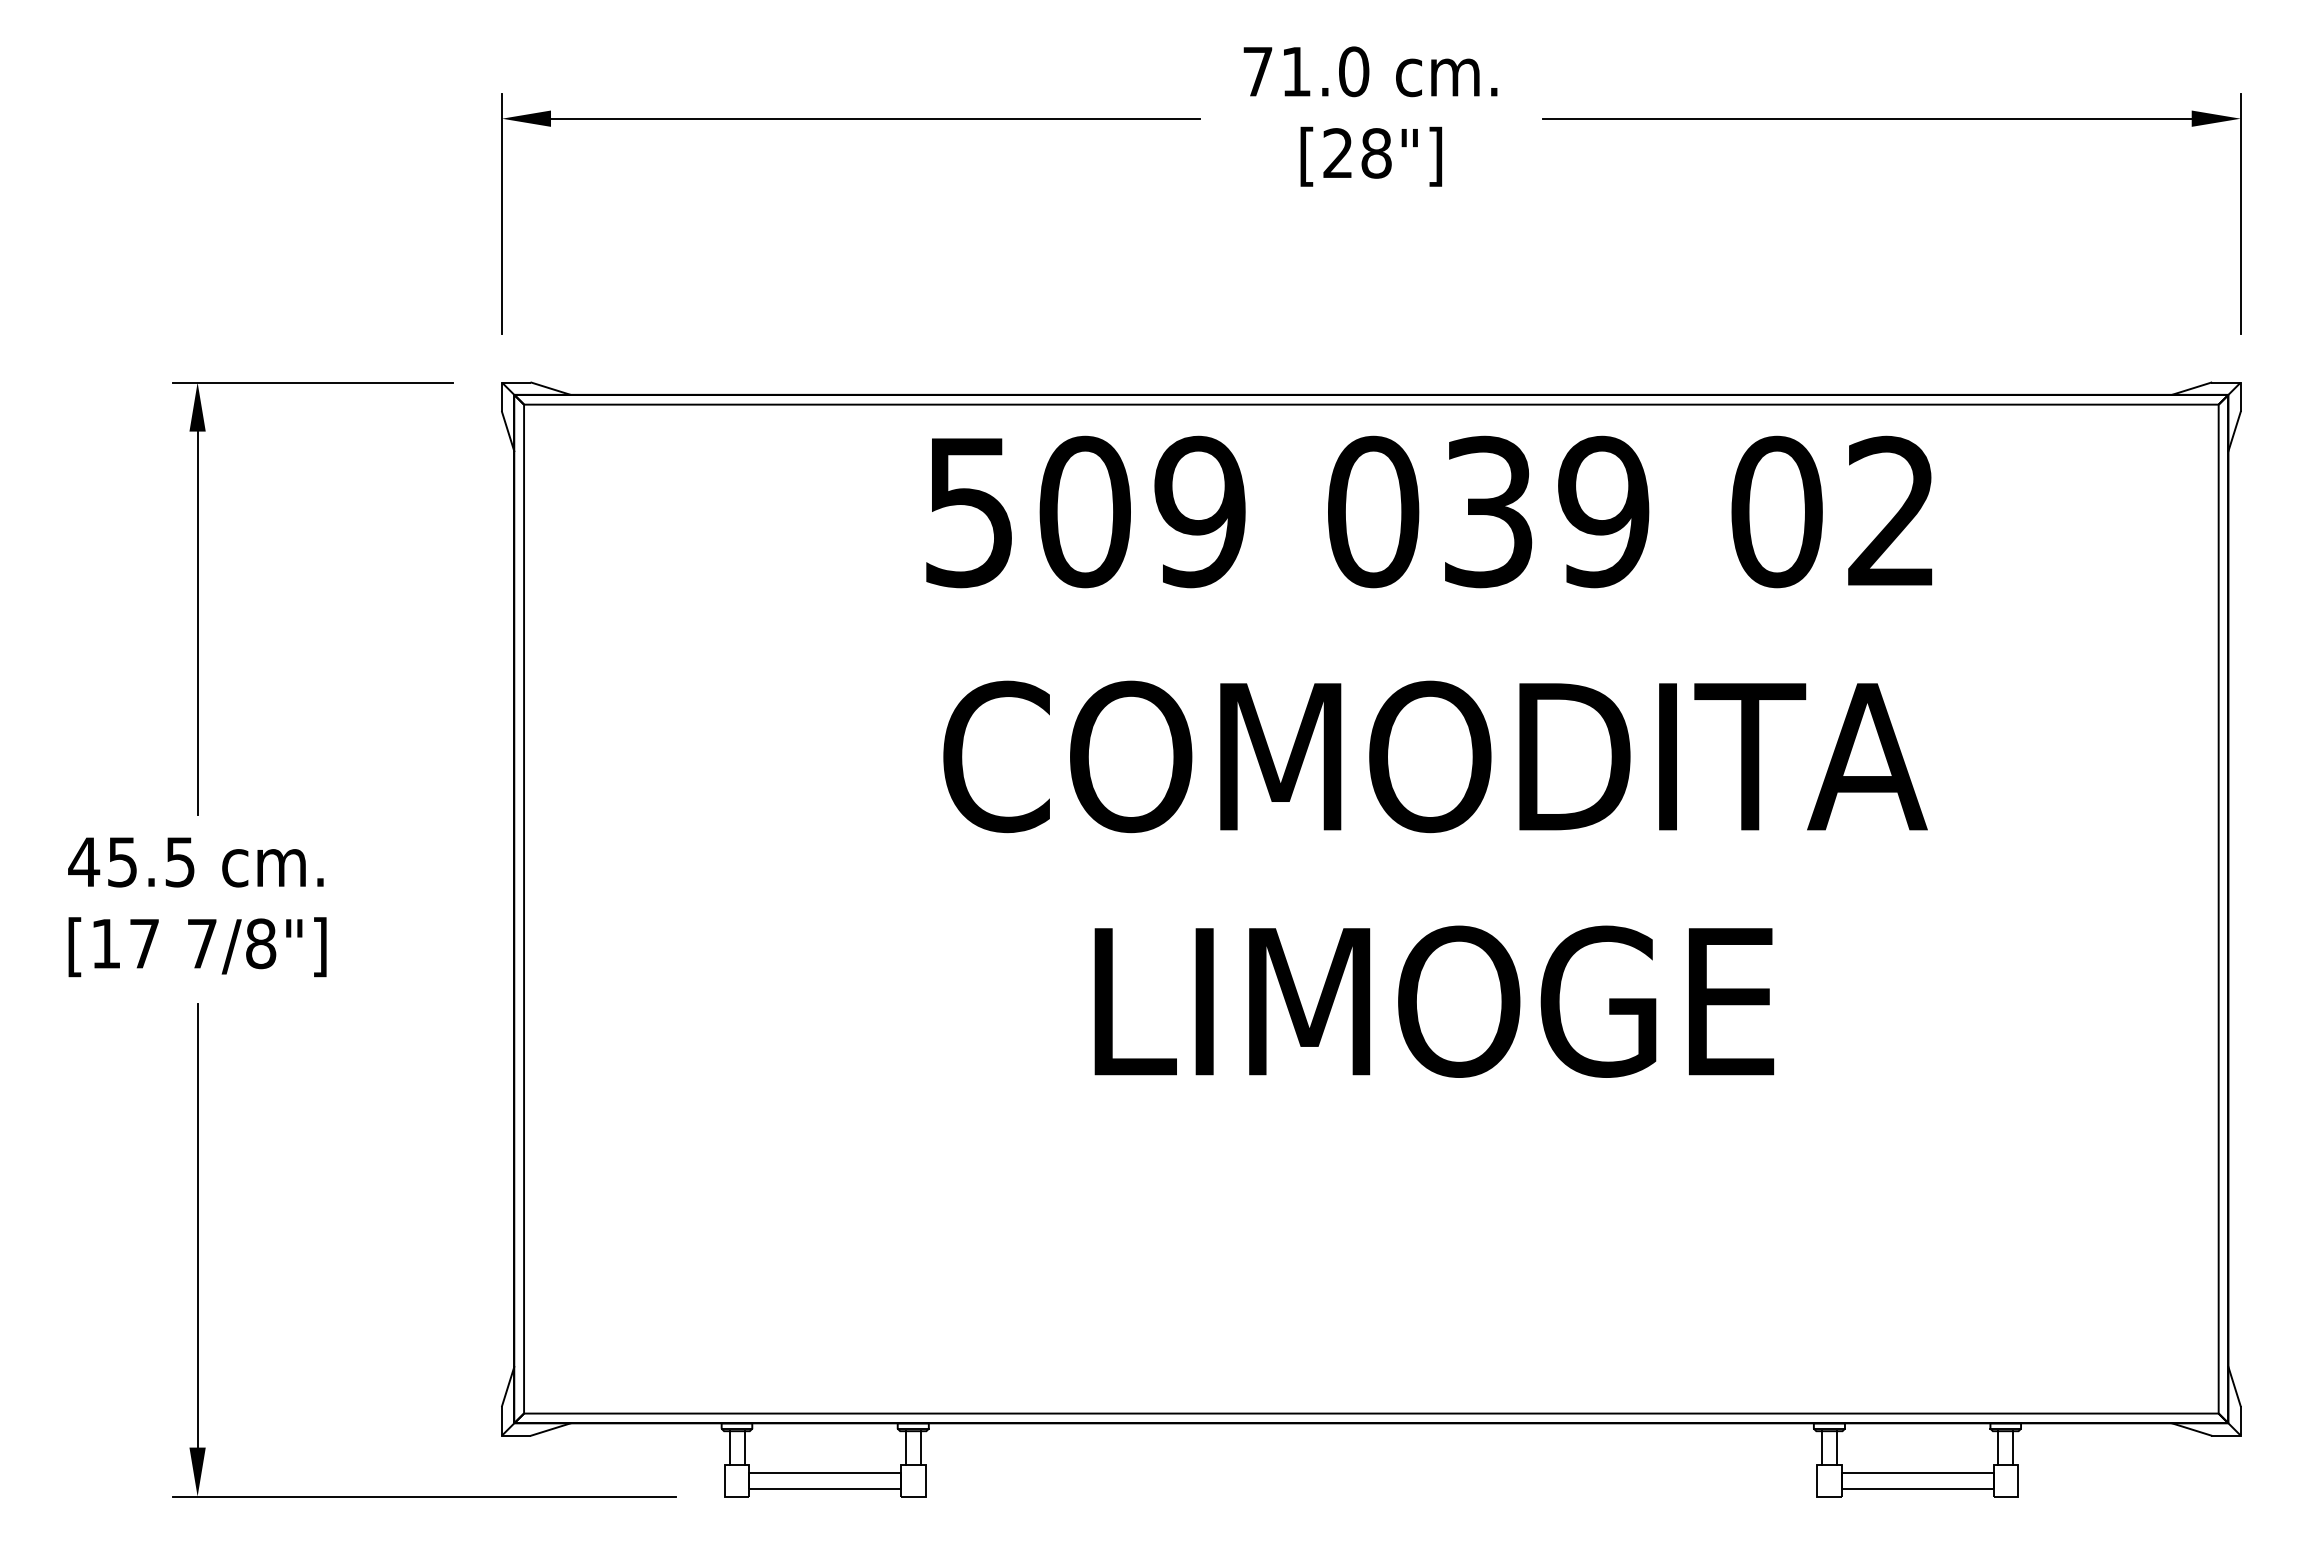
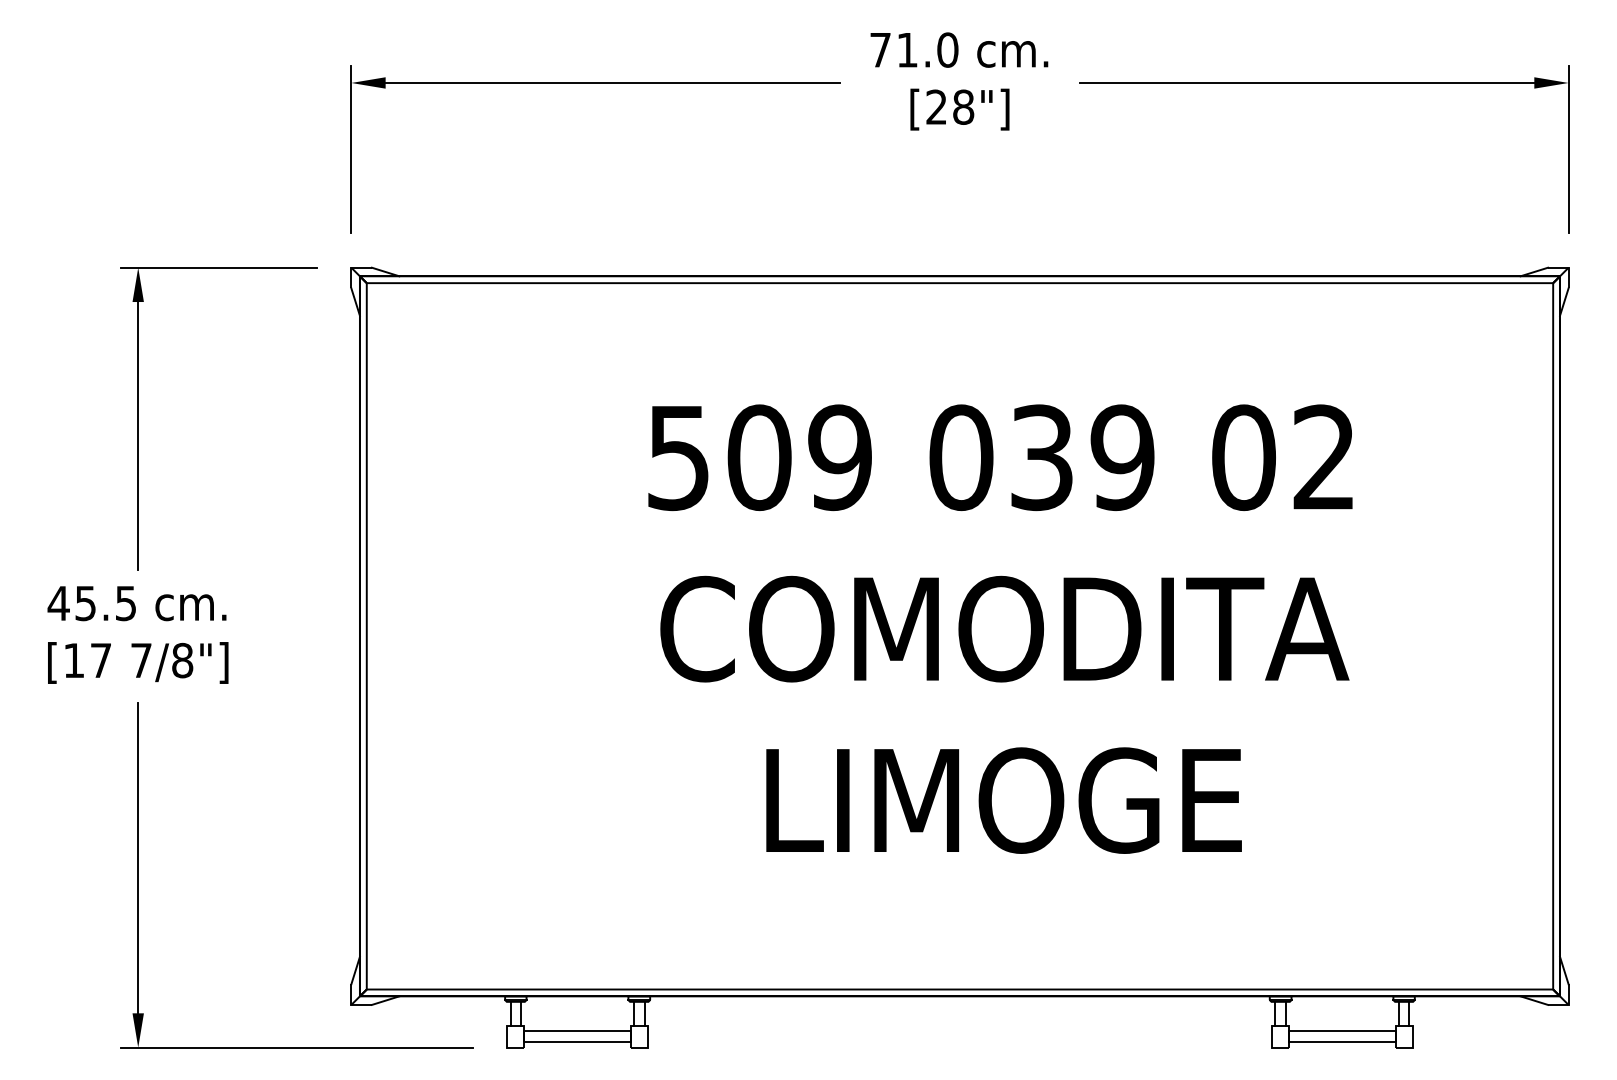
text: (1429, 756) -> (1000, 628), moved

